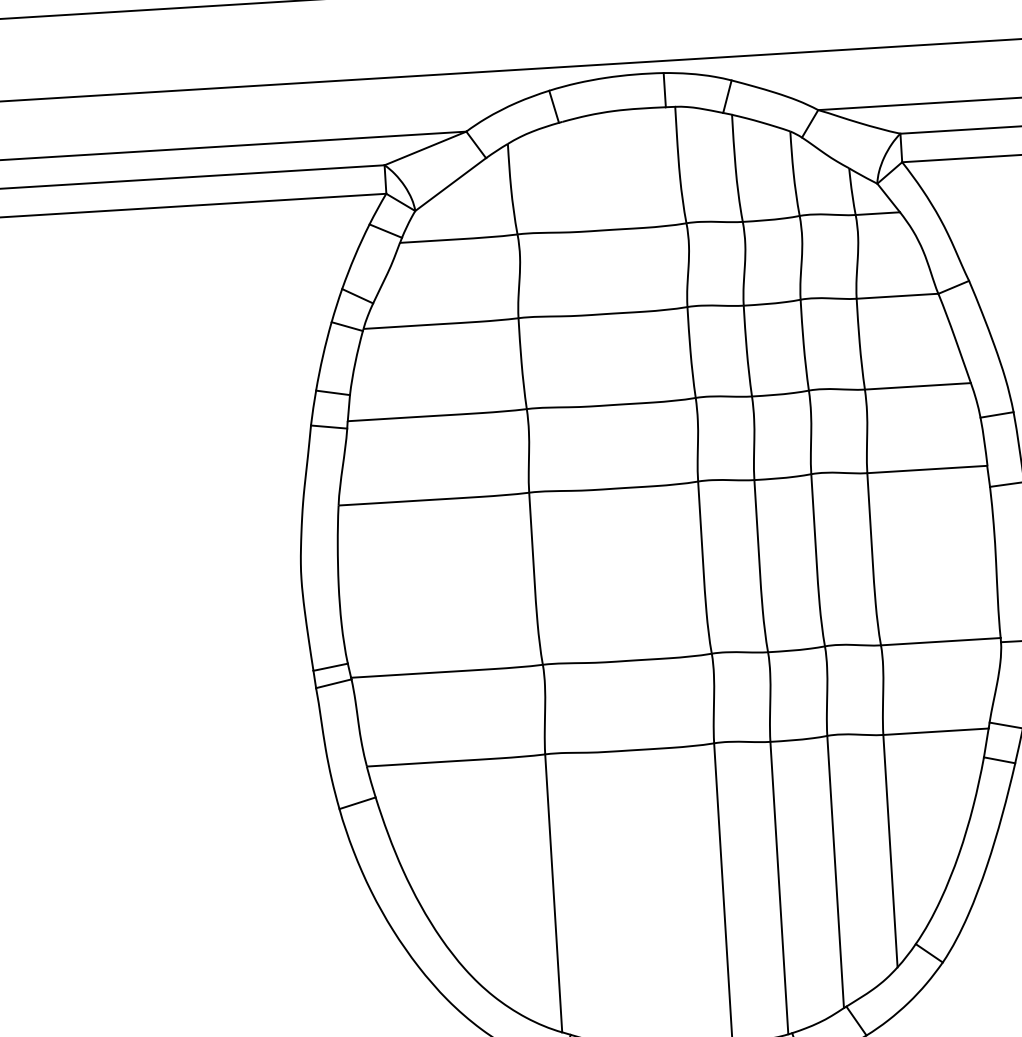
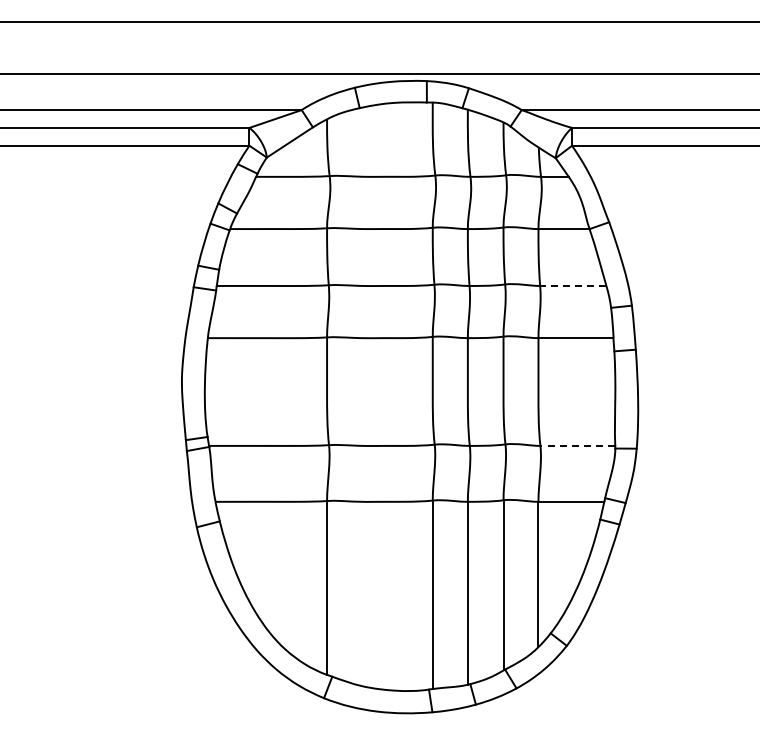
line: (916, 385) -> (572, 285), solid -> dashed
line: (940, 641) -> (577, 445), solid -> dashed

